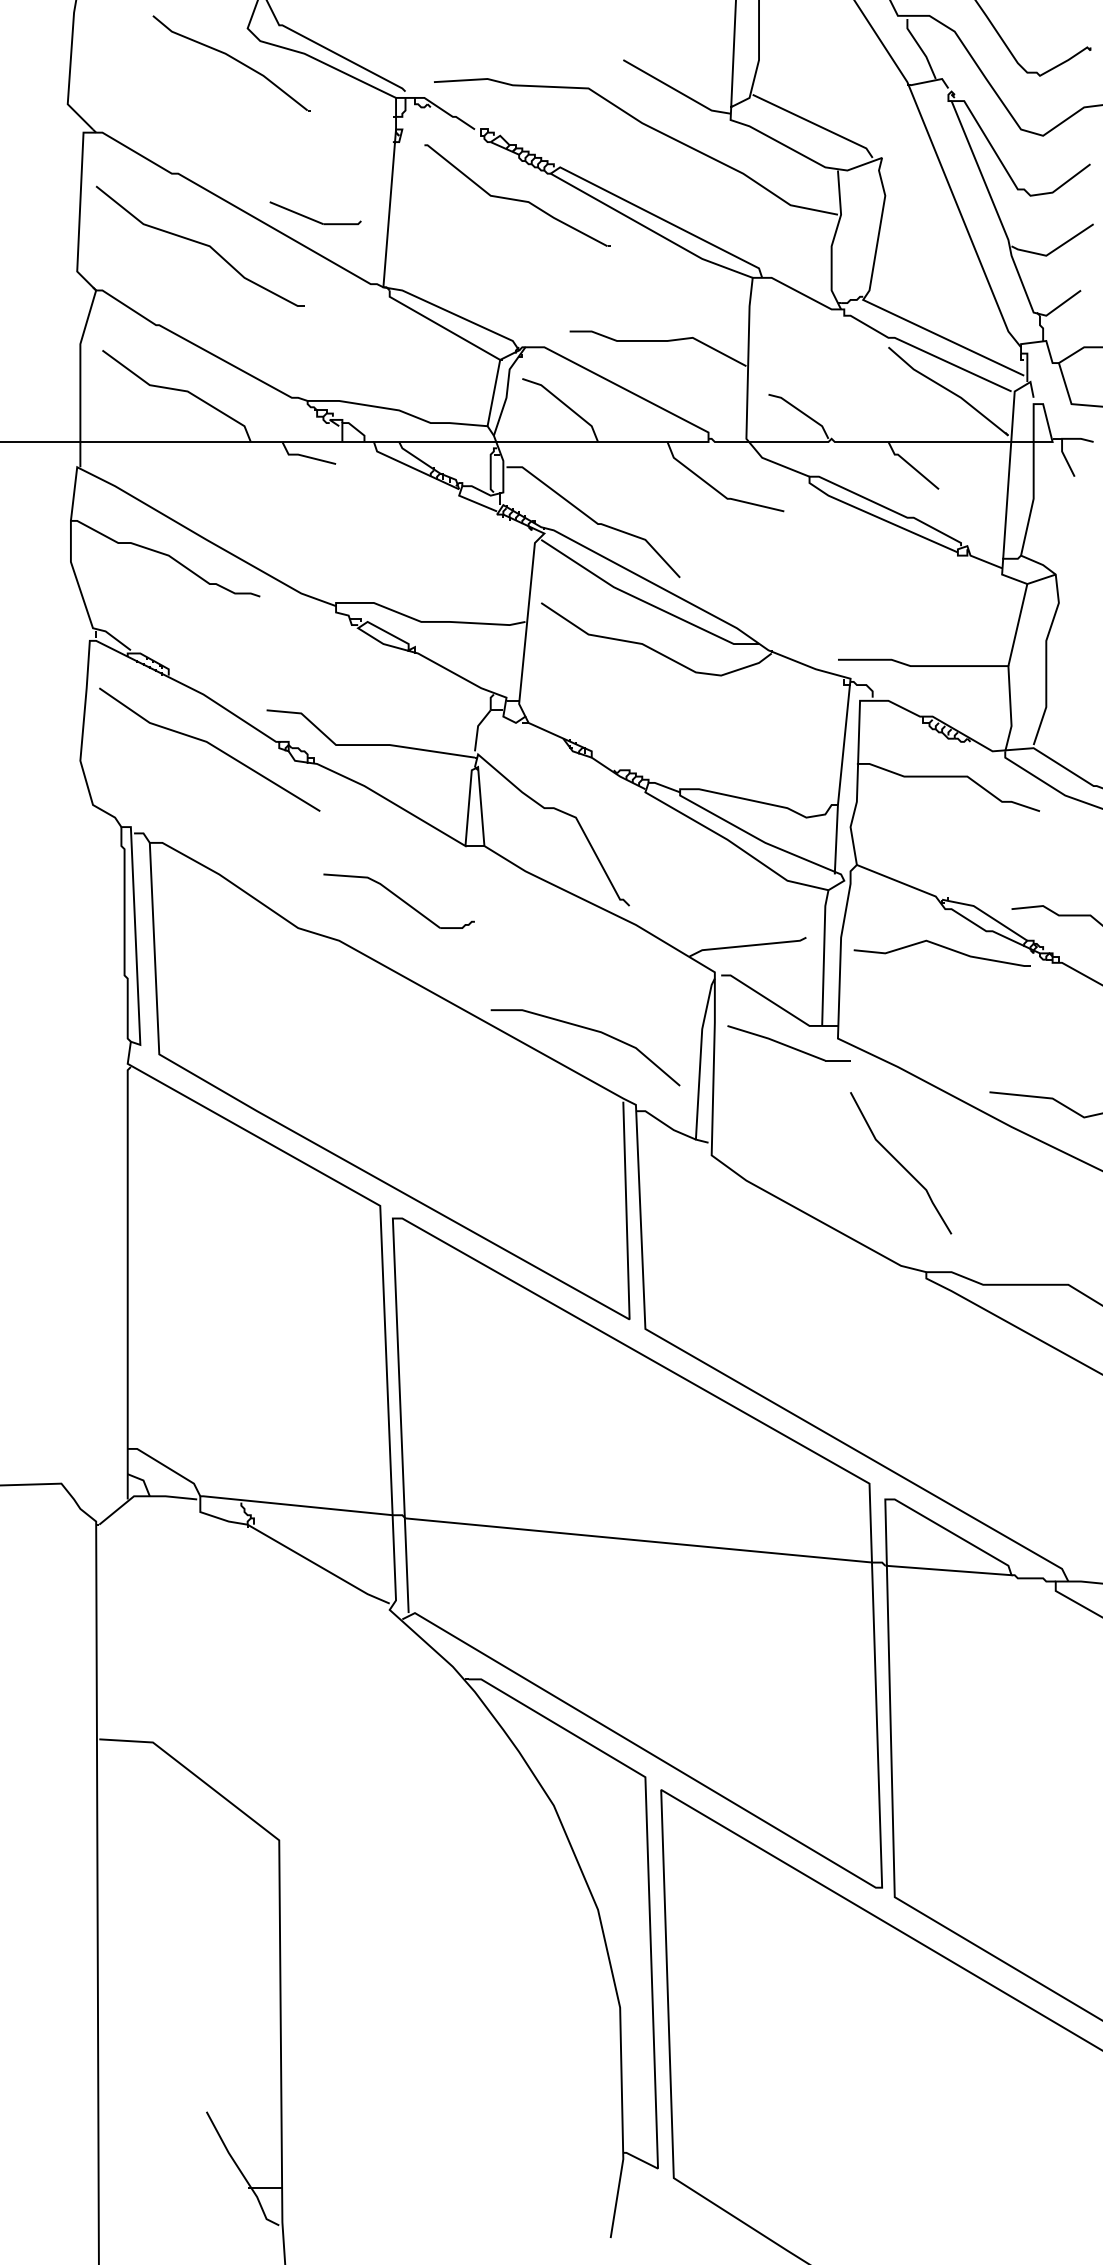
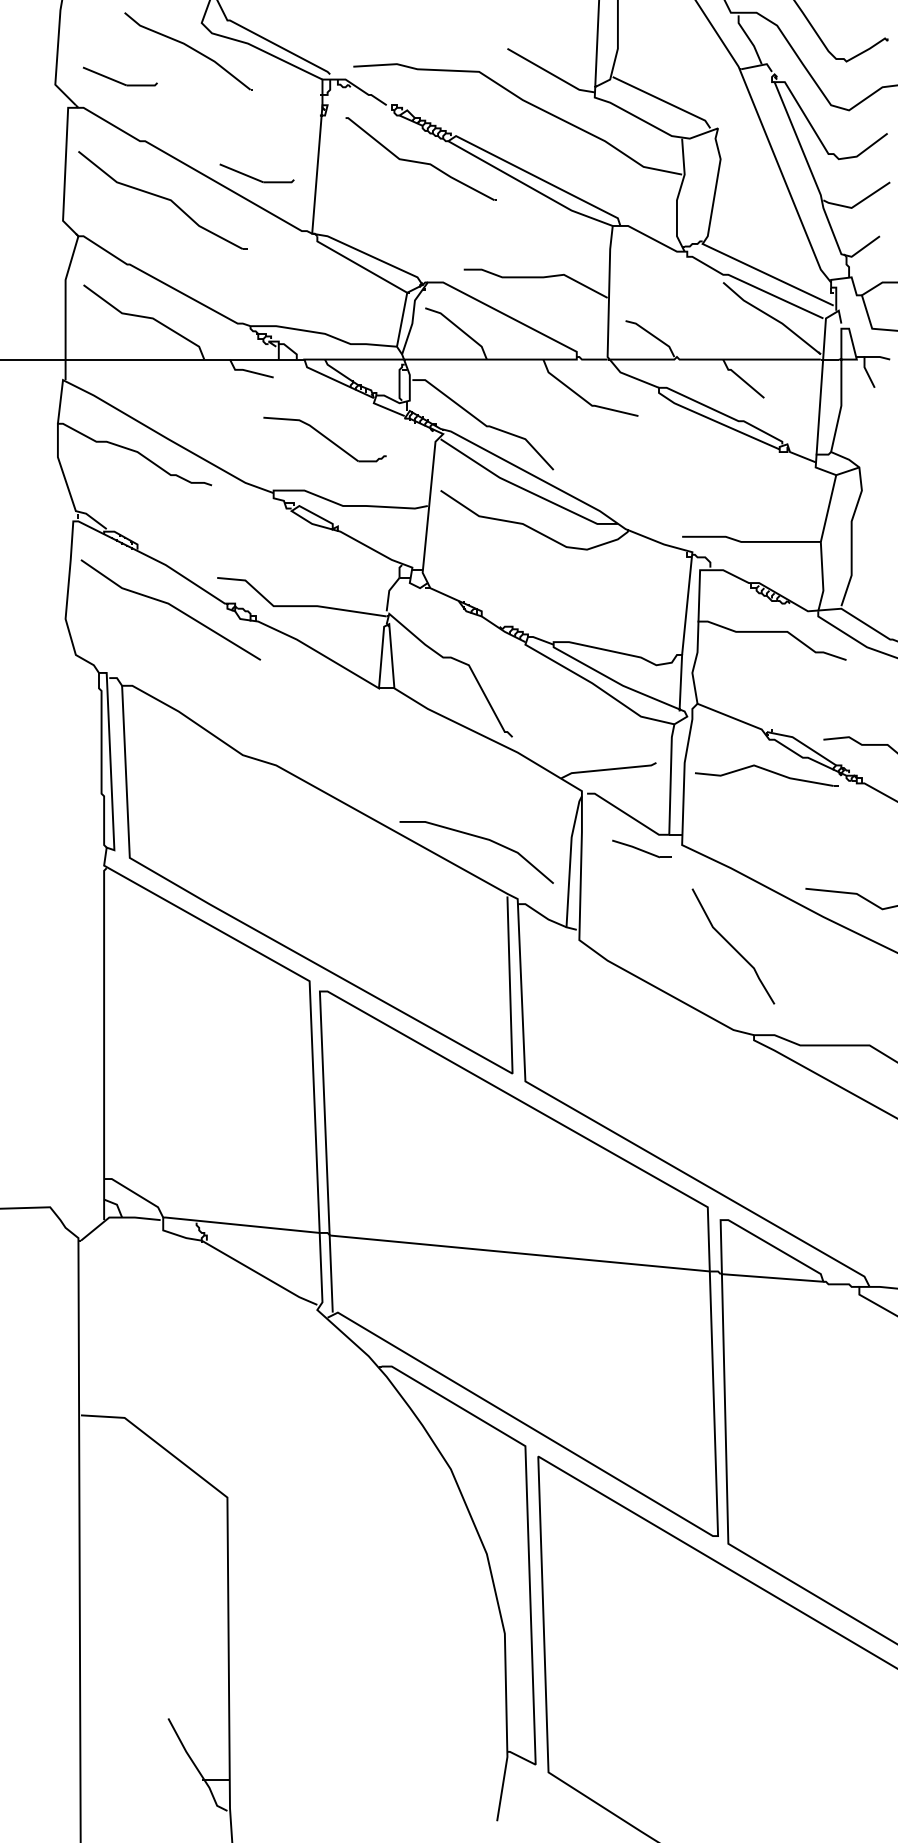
part: (147, 94) -> (120, 76), added
part: (398, 900) -> (324, 438), moved
part: (788, 1043) -> (641, 849), size x0.6

